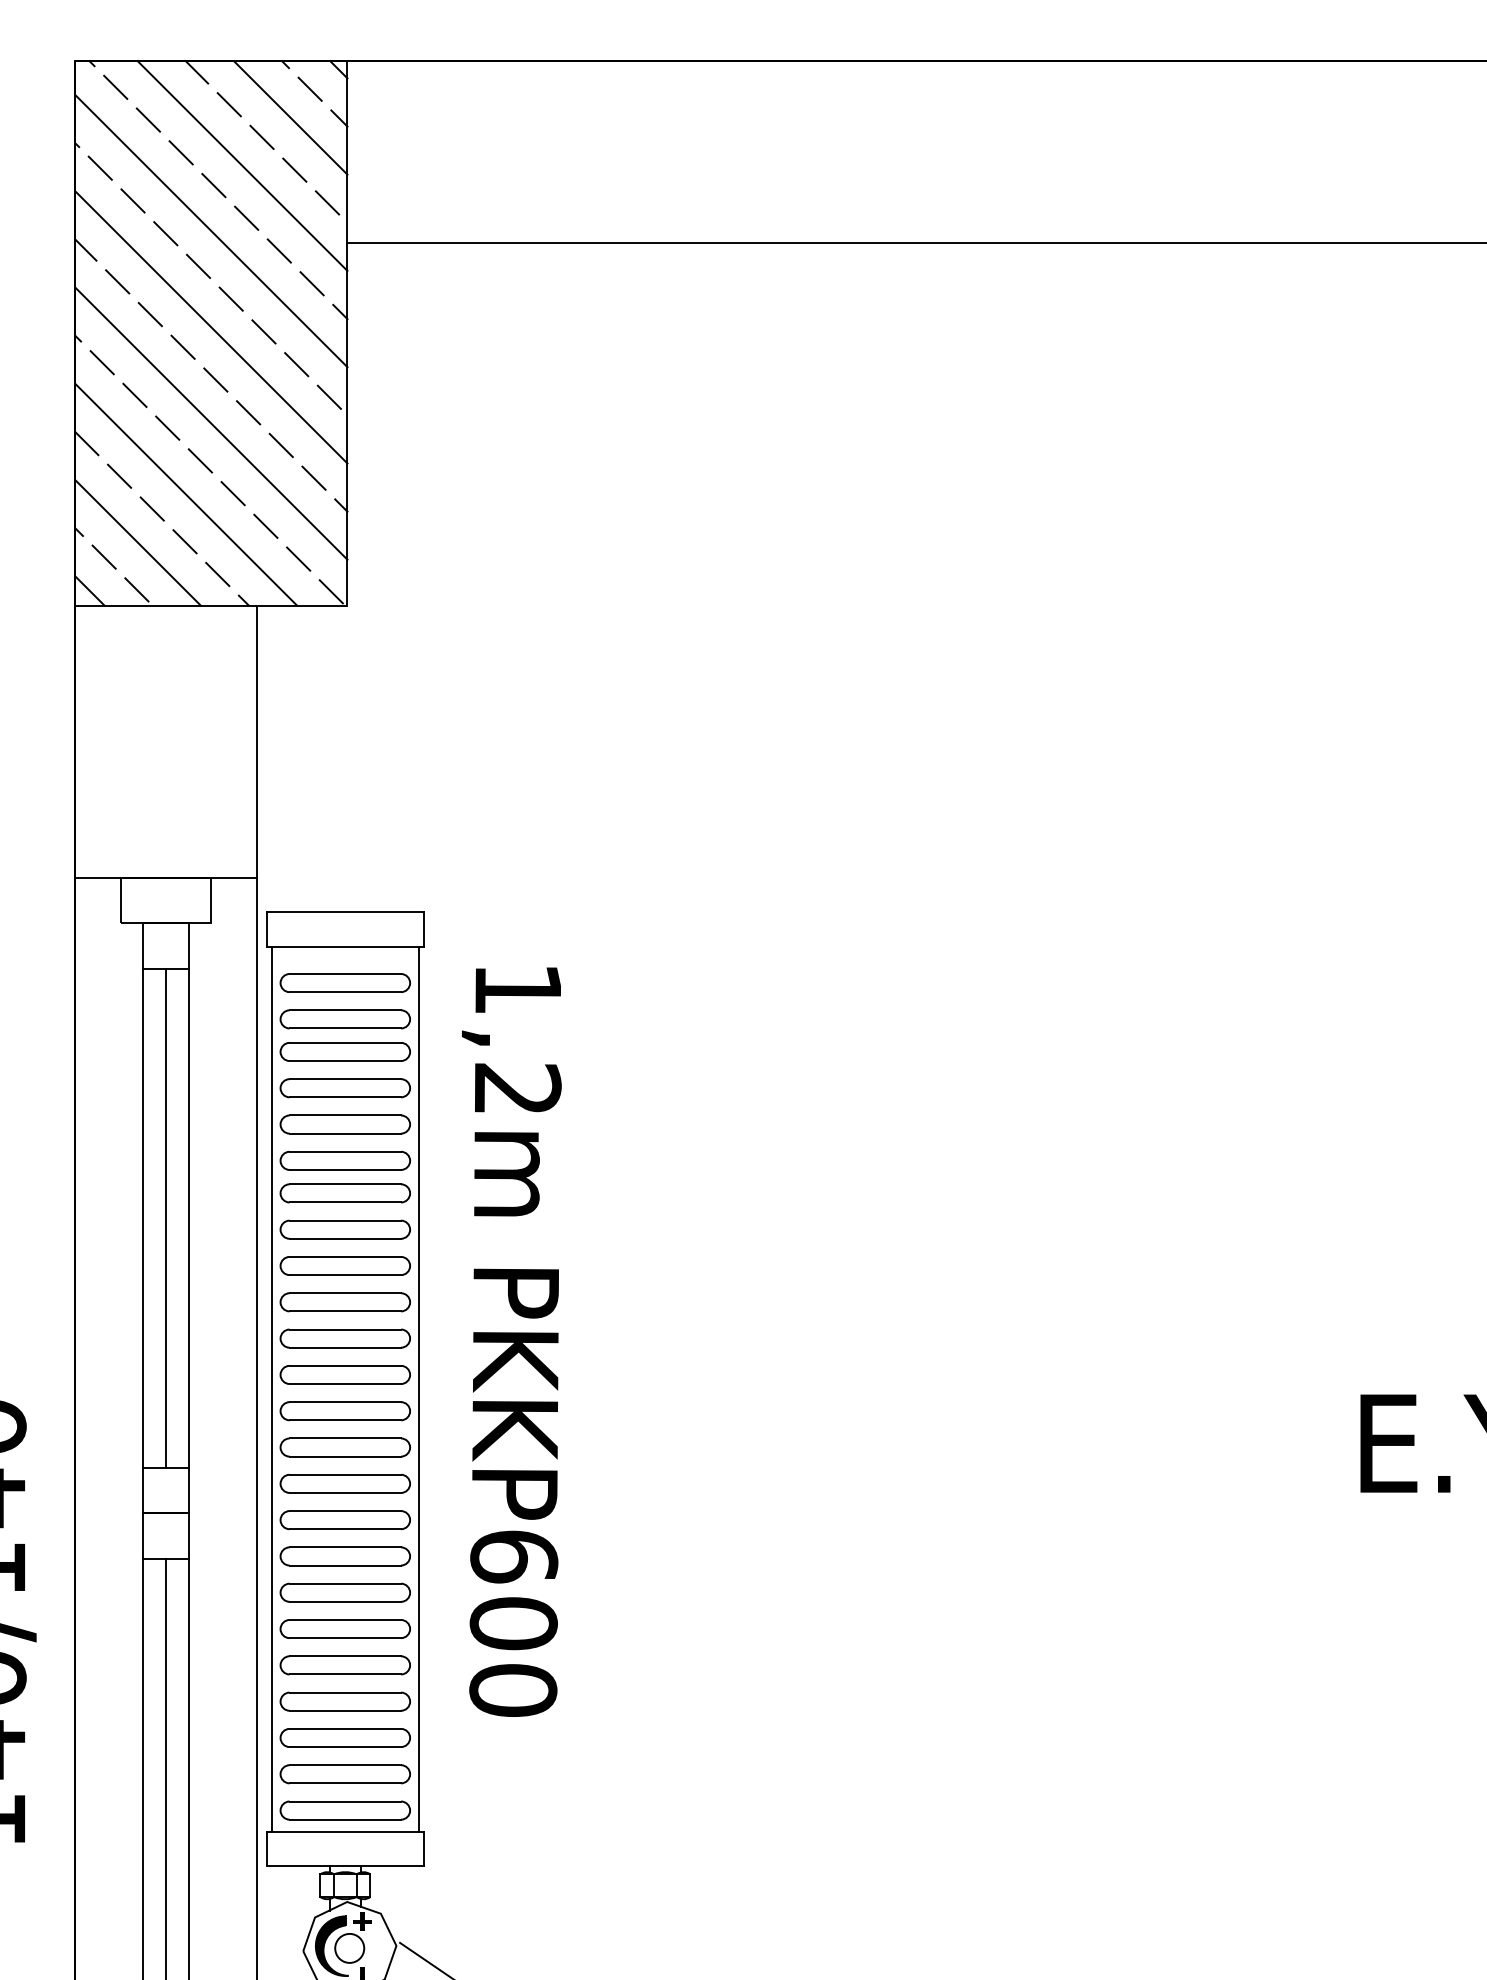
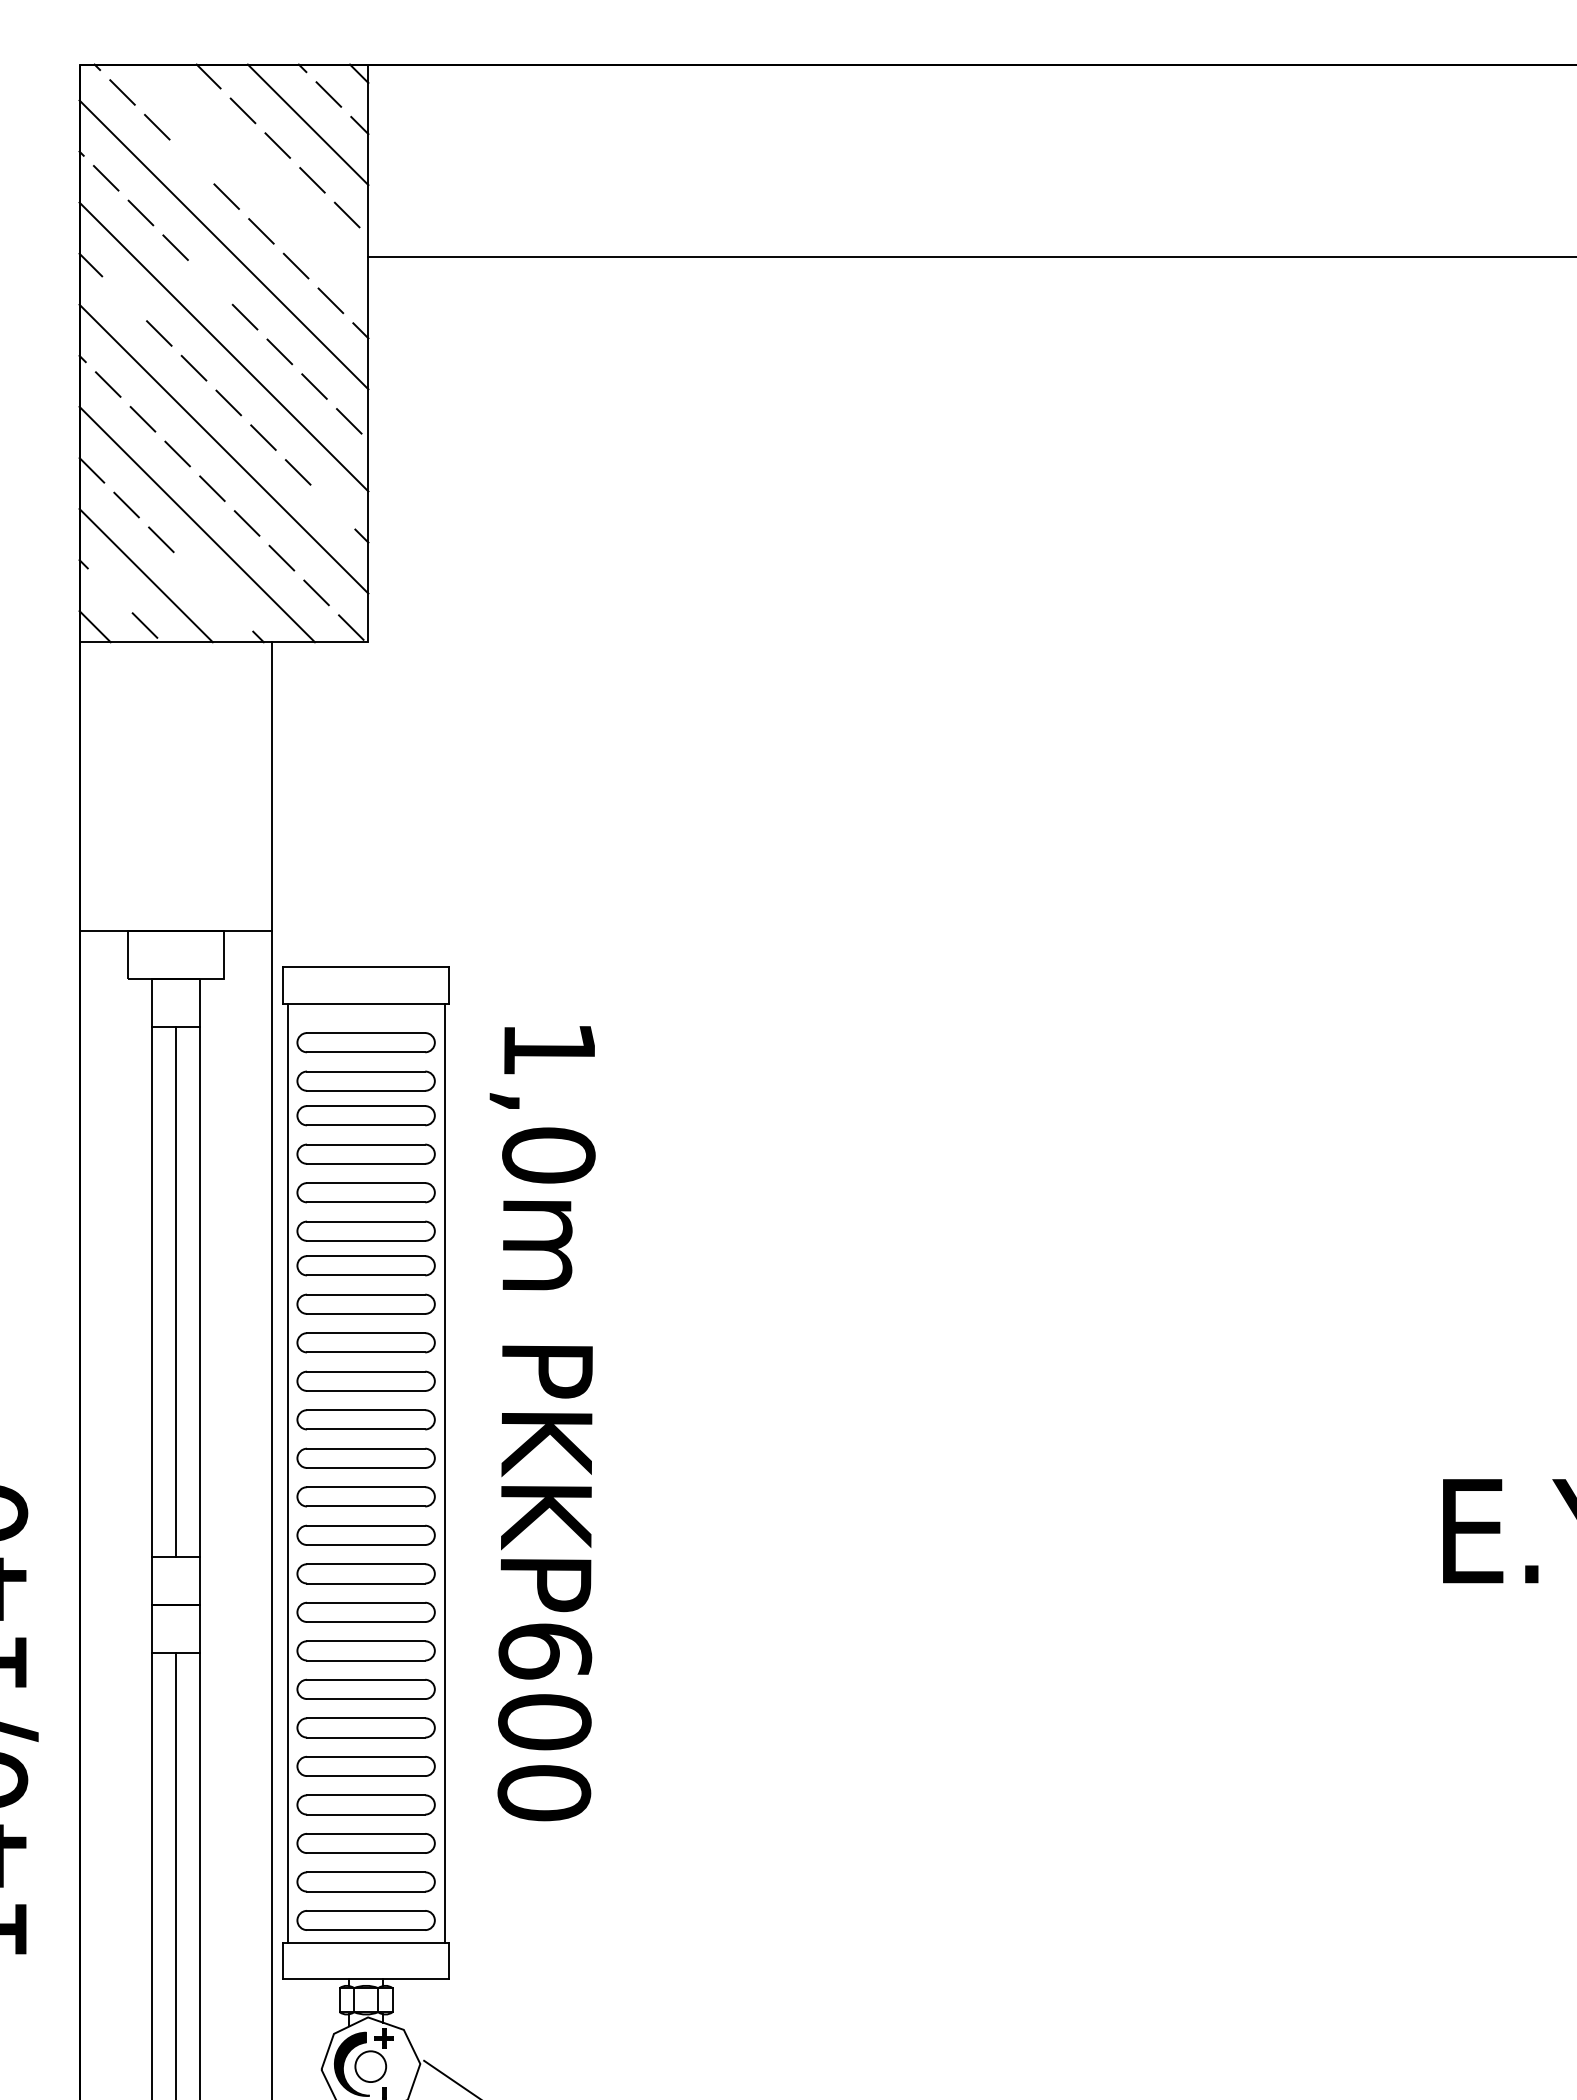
line: (180, 152) -> (191, 161), removed
line: (242, 165) -> (257, 175), removed
line: (198, 265) -> (210, 281), removed
line: (117, 281) -> (124, 298), removed
line: (313, 477) -> (332, 506), removed
line: (184, 541) -> (195, 574), removed
line: (103, 556) -> (109, 590), removed
line: (217, 574) -> (230, 609), removed
text: (517, 1089) -> (548, 1155), 1,2m -> 1,0m

